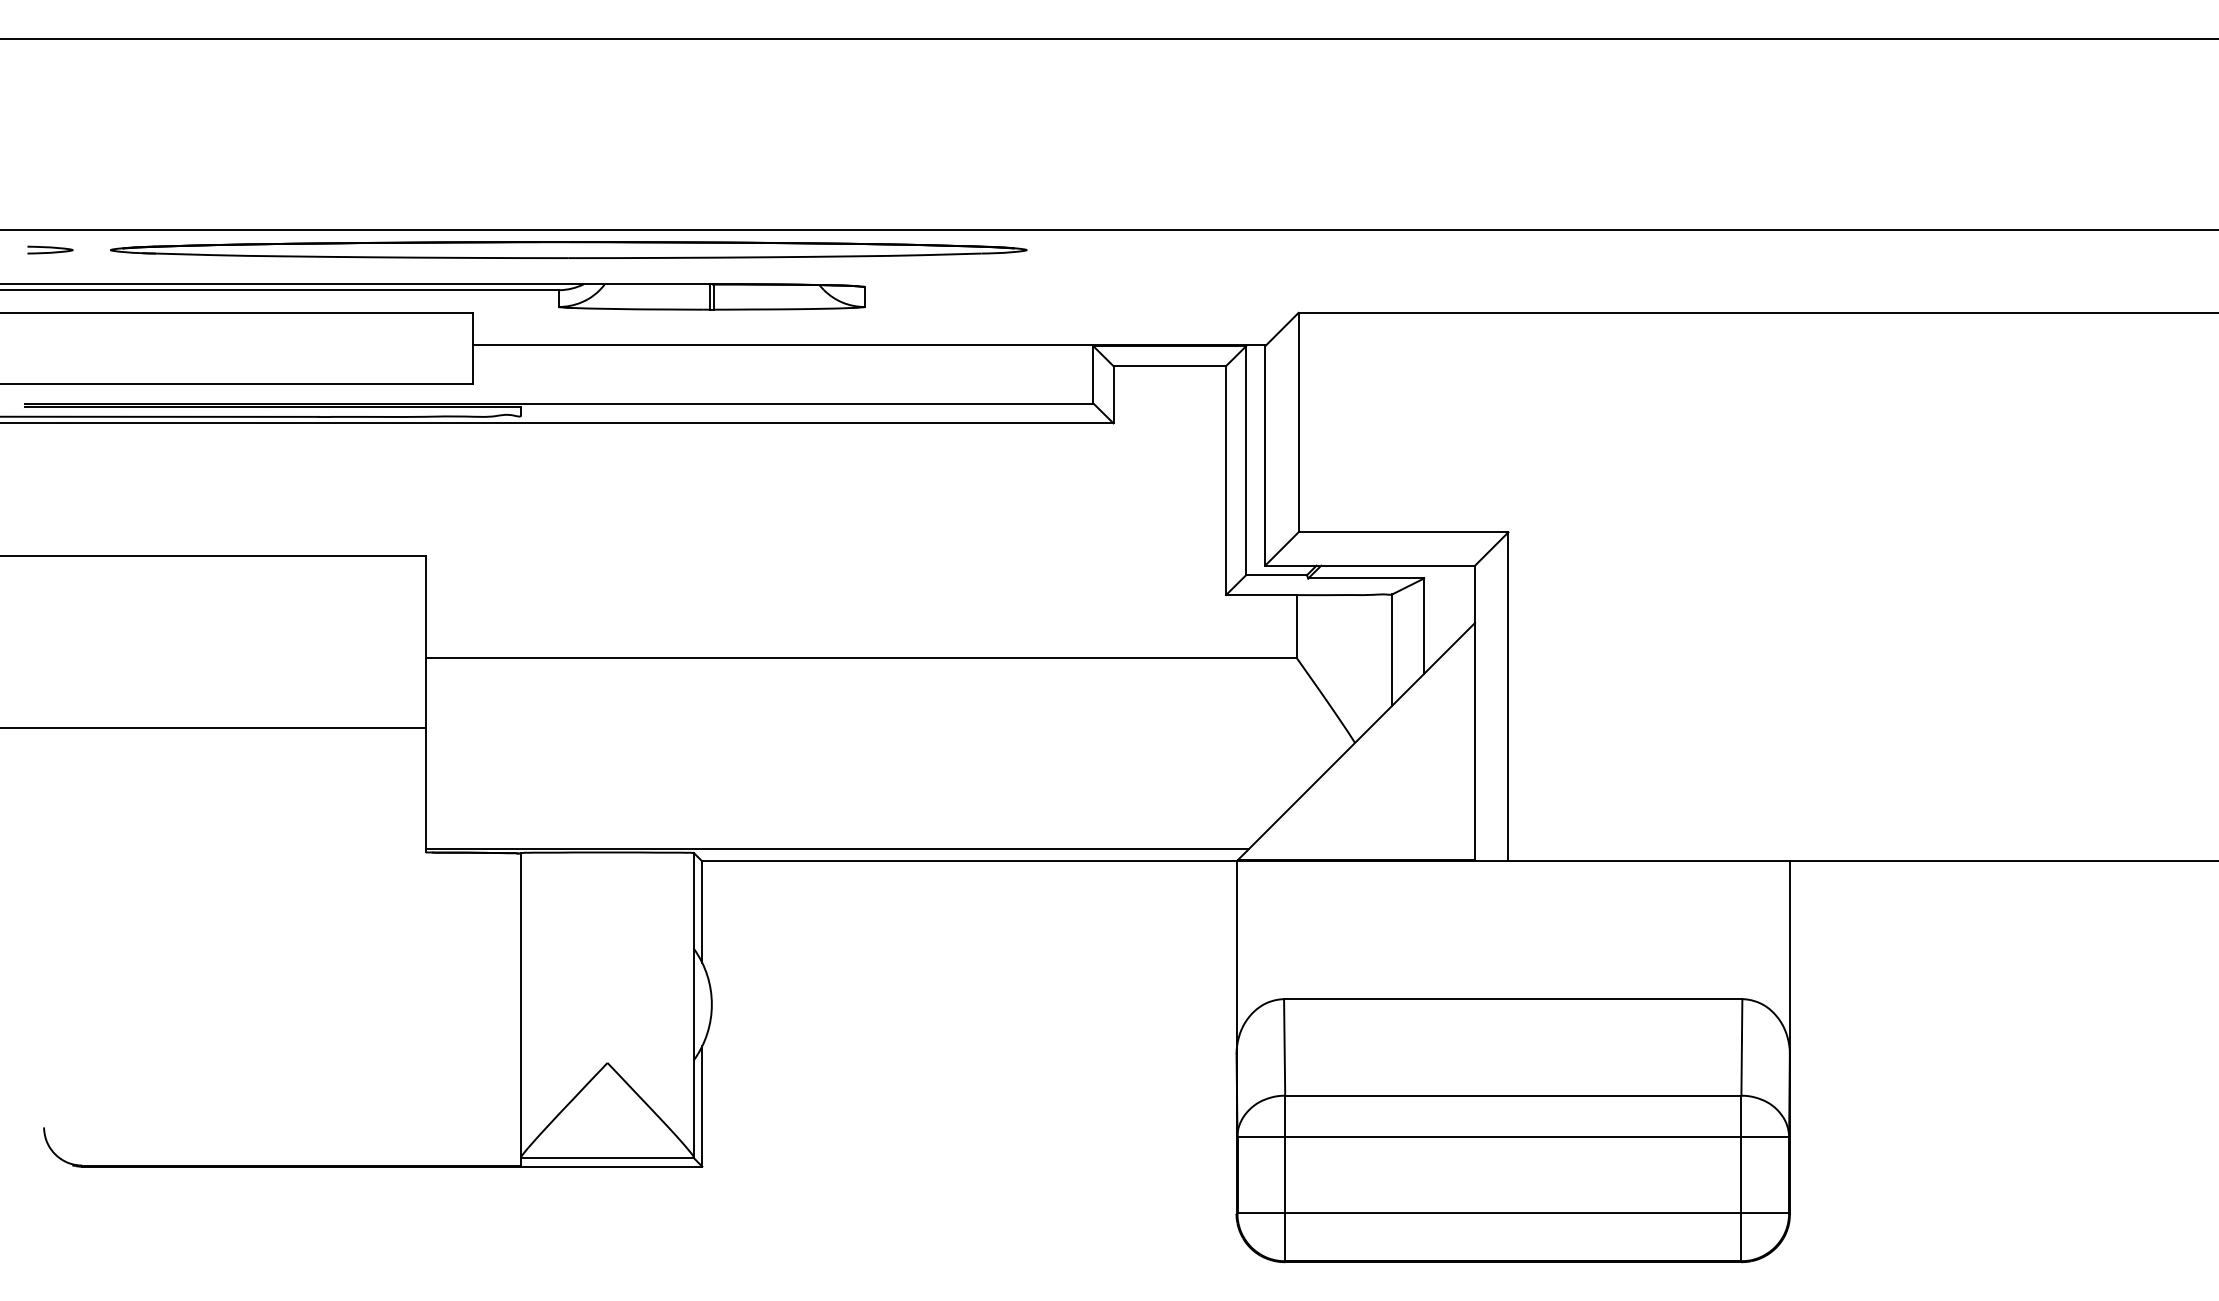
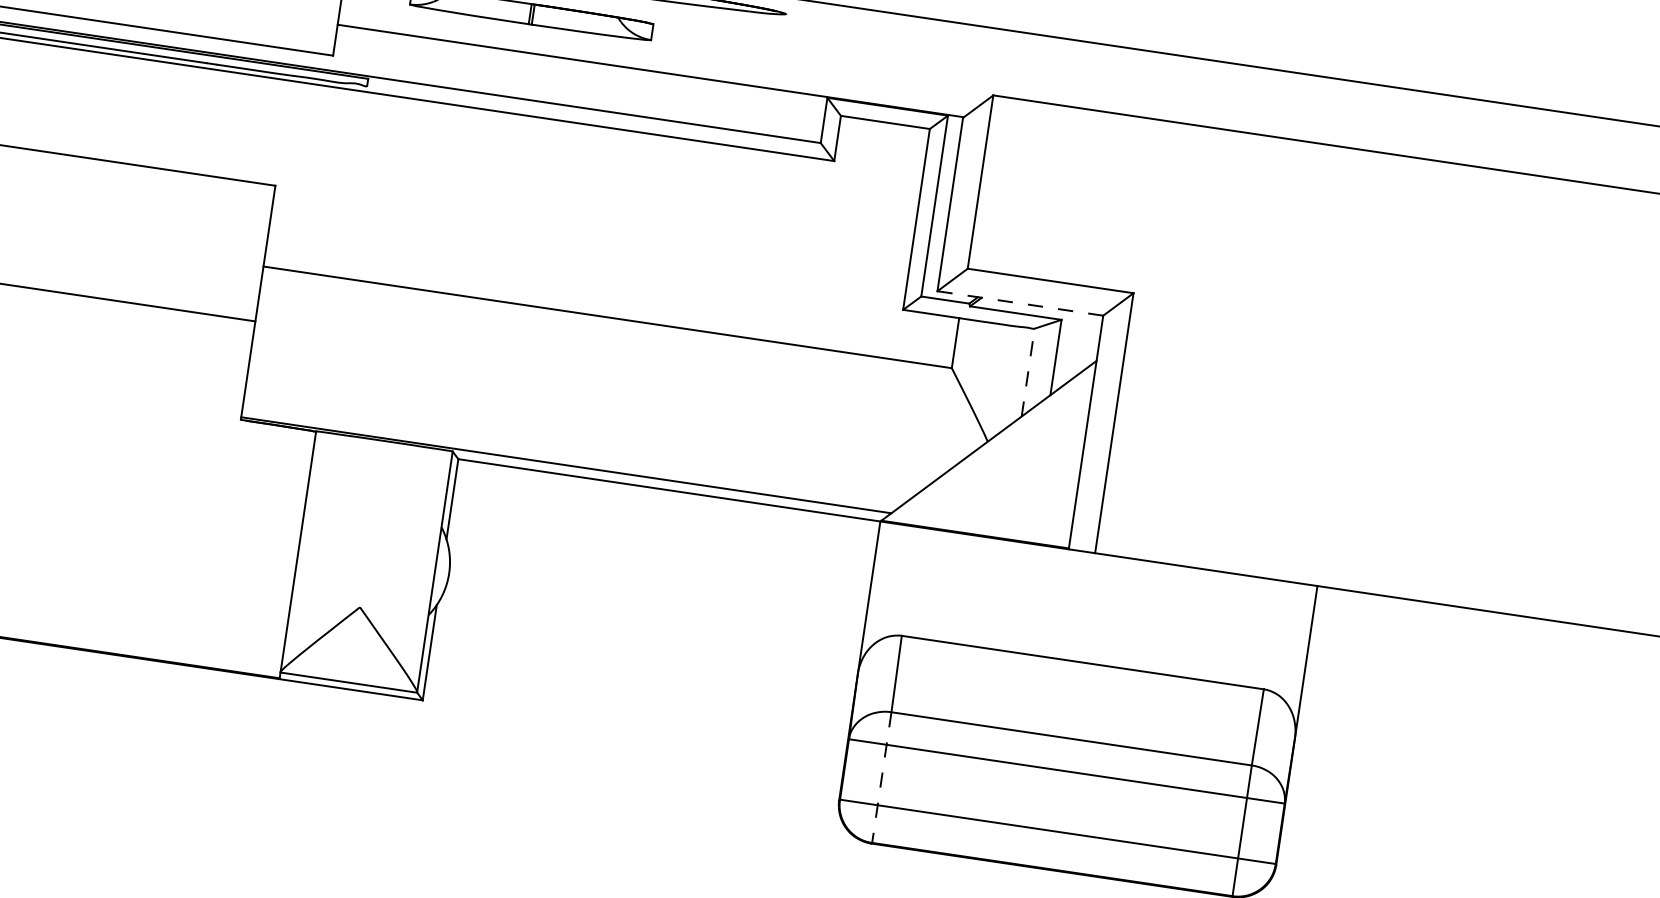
line: (1370, 565) -> (1020, 303), solid -> dashed
line: (1392, 649) -> (1028, 372), solid -> dashed
line: (1285, 1178) -> (882, 777), solid -> dashed

